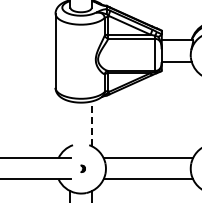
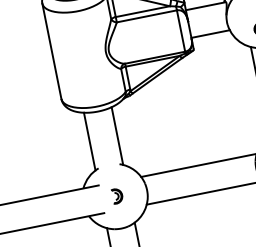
line: (70, 123) -> (89, 141), added
line: (91, 123) -> (116, 135), dashed -> solid
part: (82, 168) -> (116, 195), size x1.67

